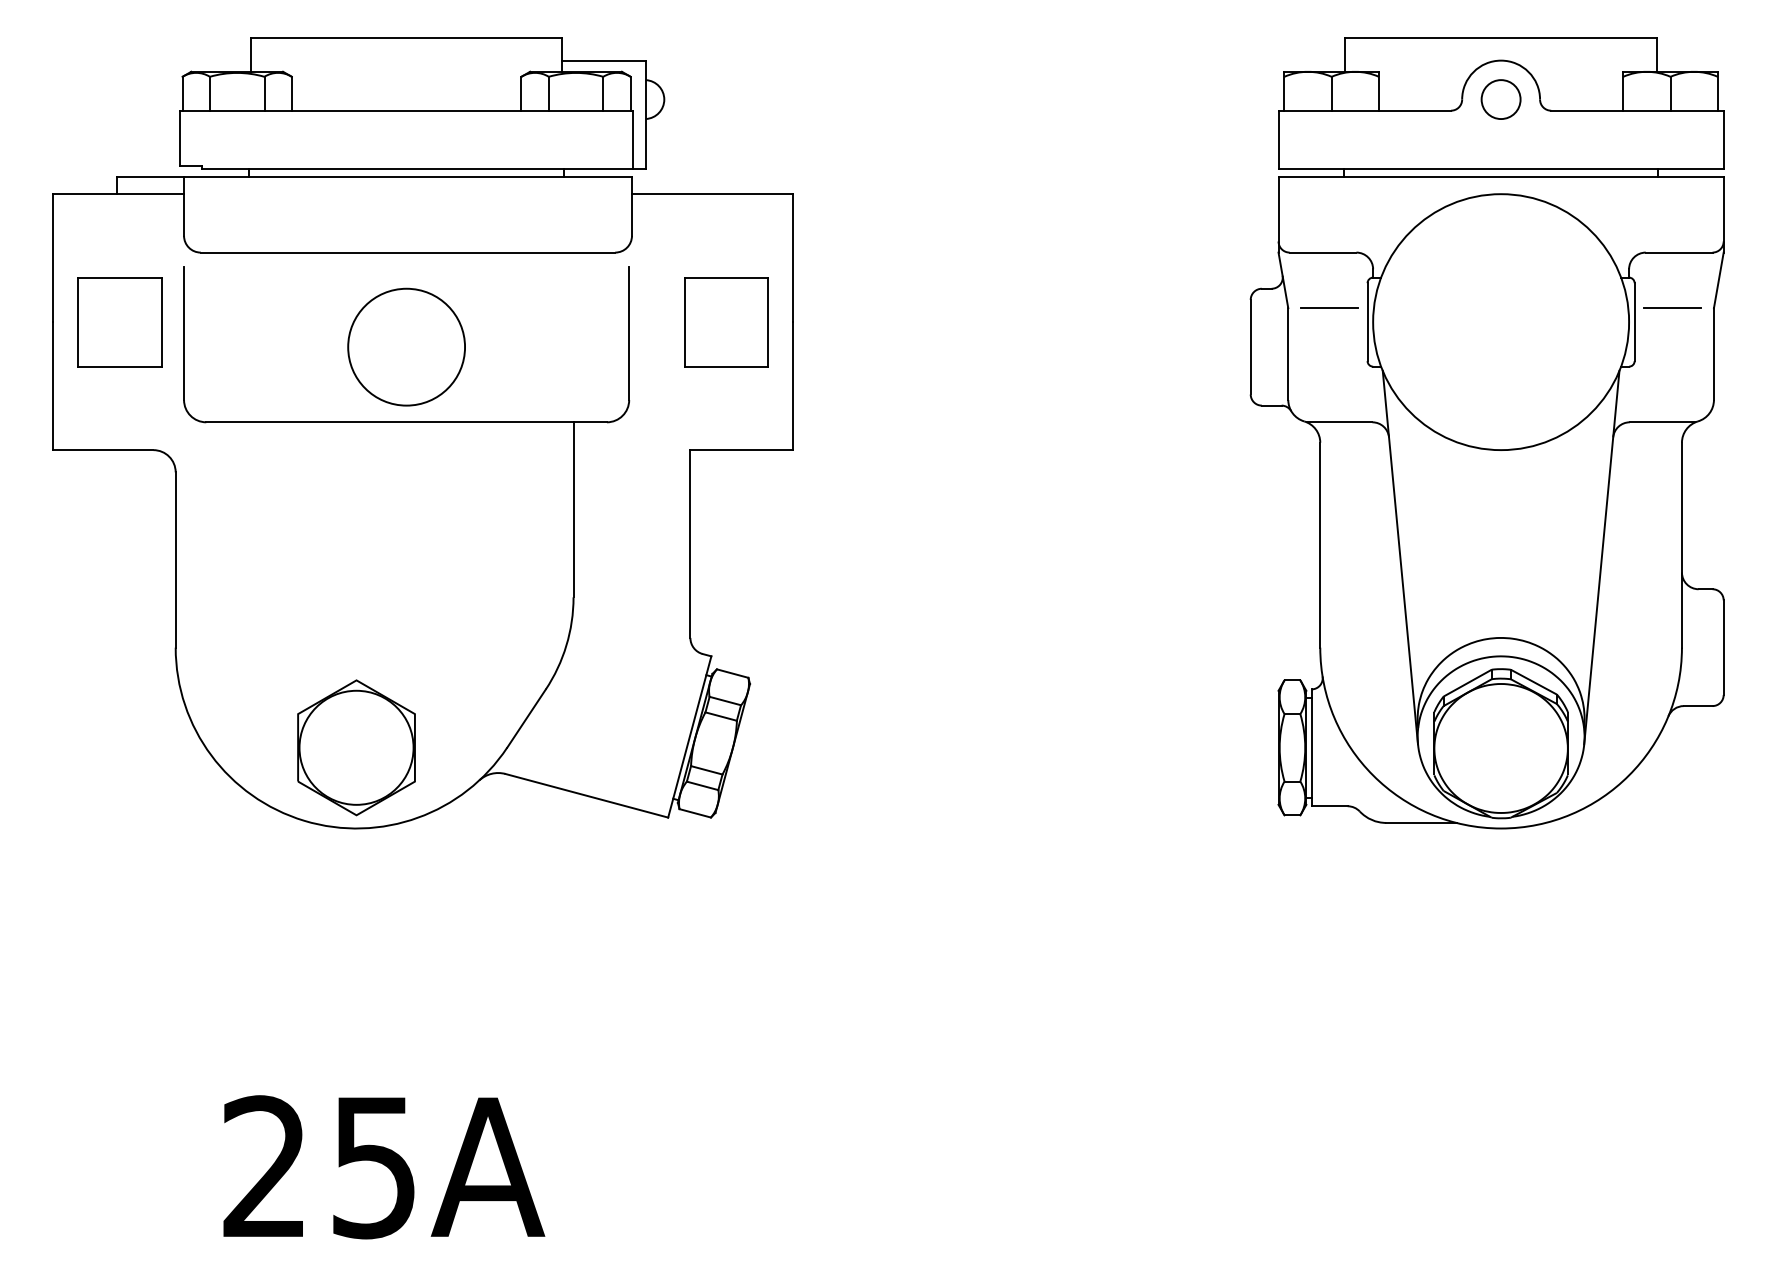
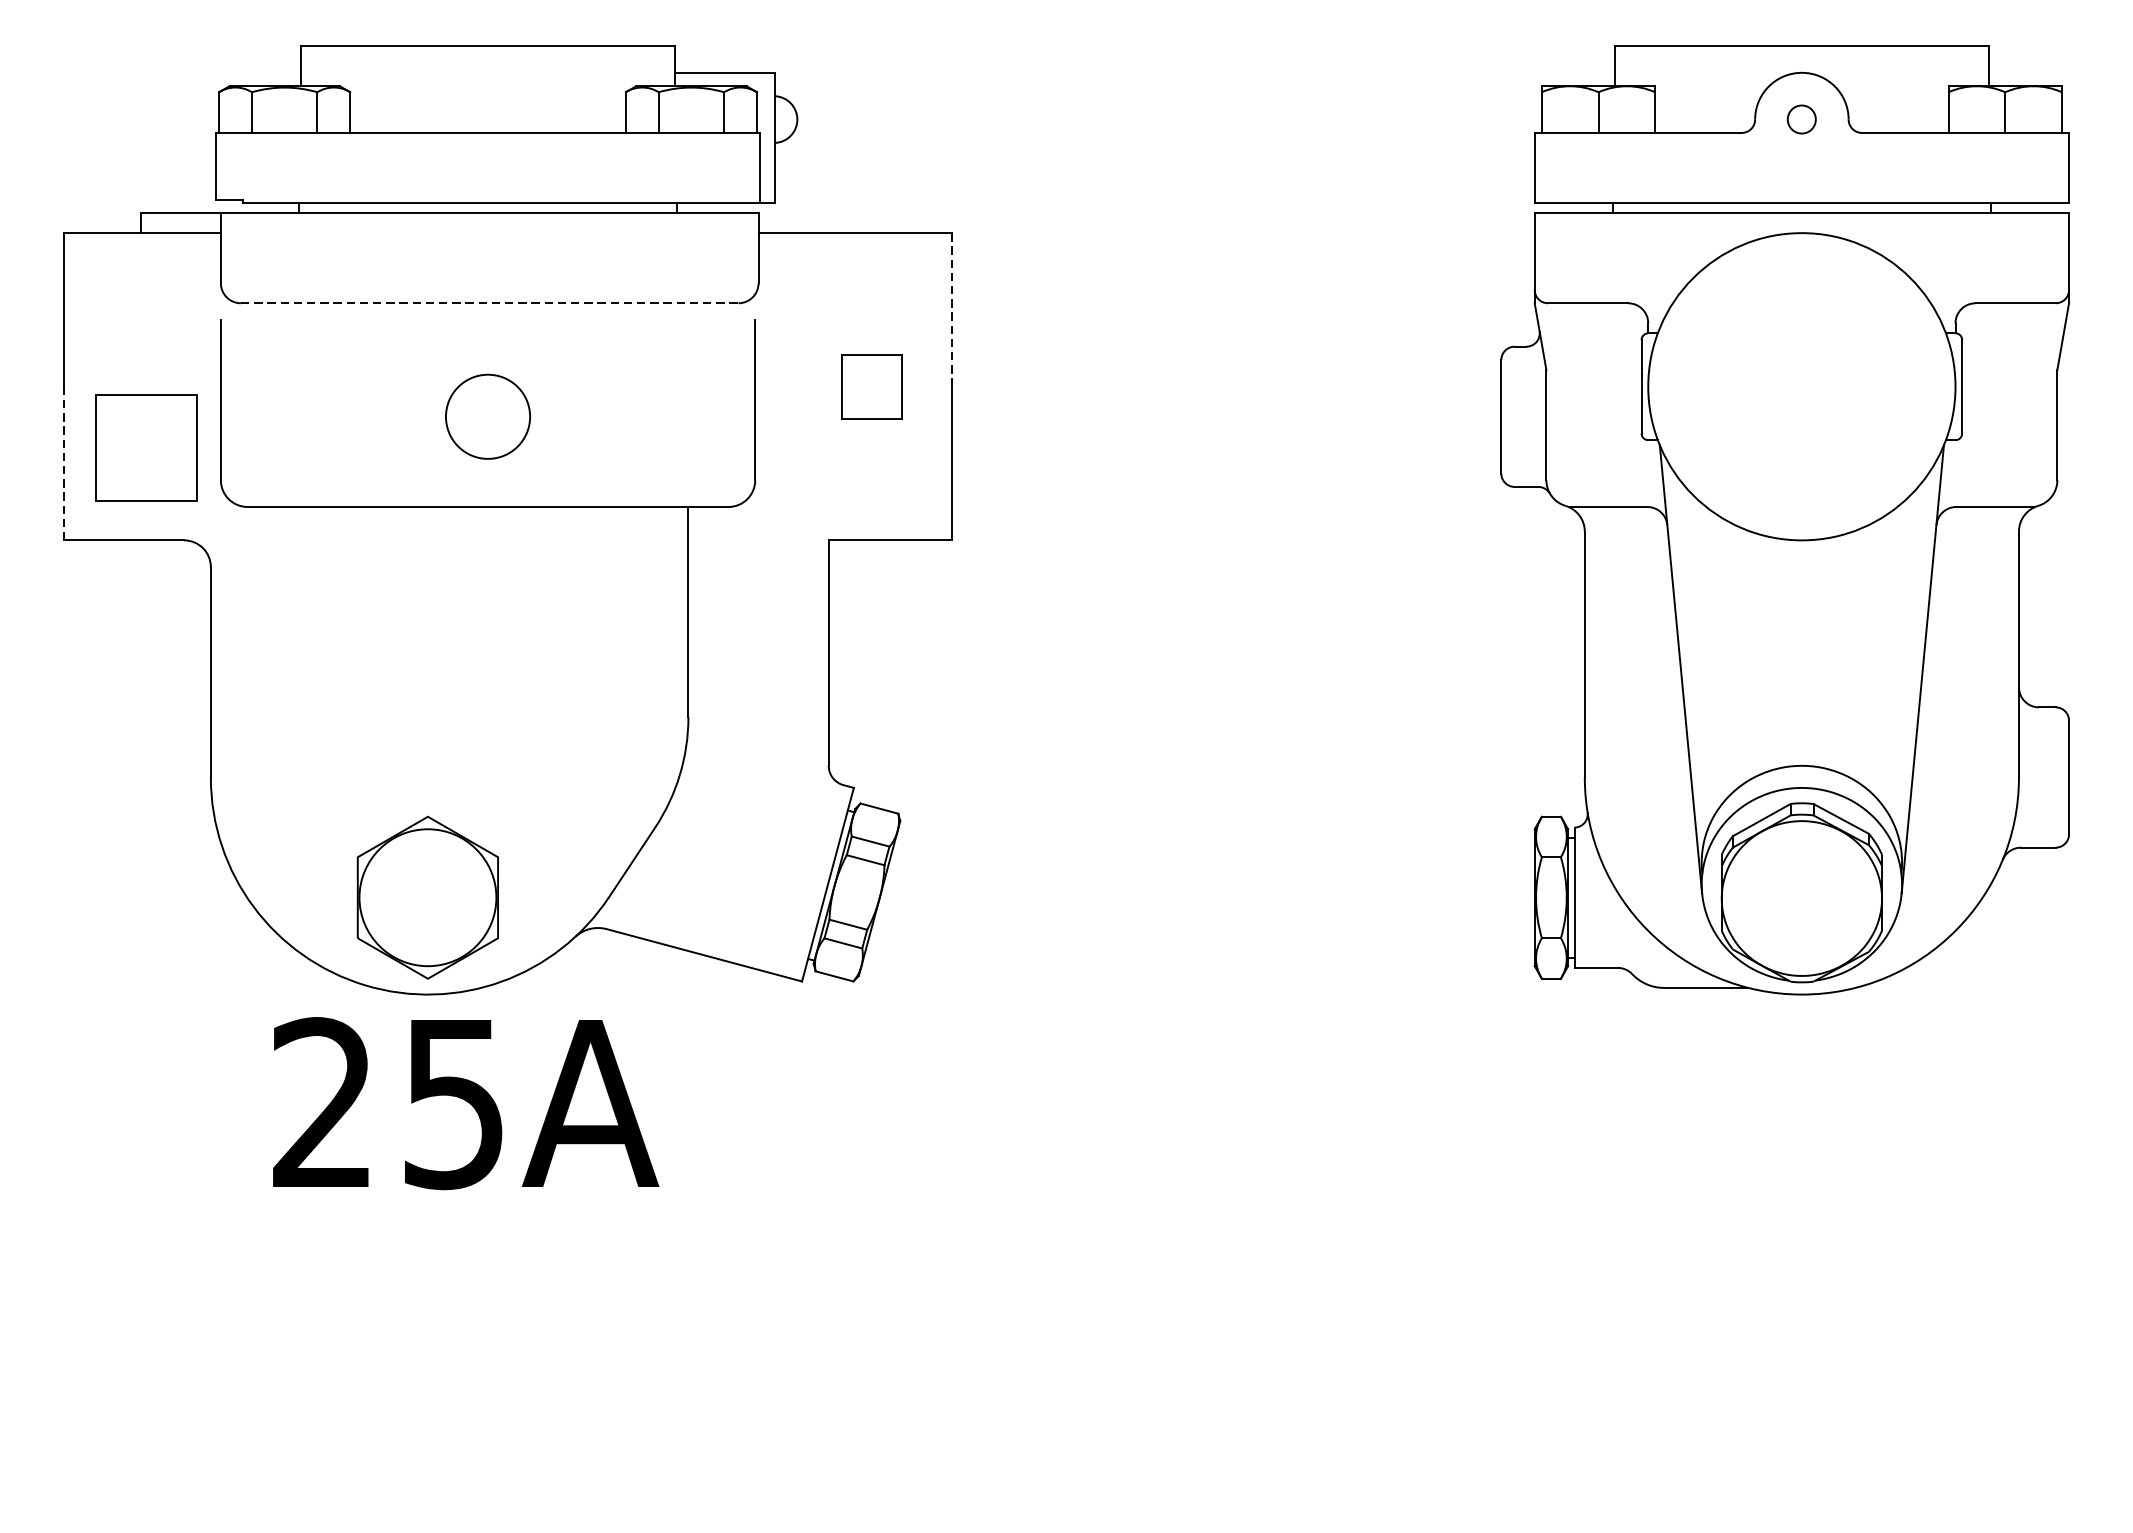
circle: (1500, 99) -> (1801, 119), size x0.6
line: (408, 252) -> (490, 303), solid -> dashed
line: (793, 258) -> (952, 310), solid -> dashed
line: (1329, 308) -> (1595, 370), removed
line: (1672, 308) -> (2007, 370), removed
part: (119, 322) -> (145, 448), moved
part: (726, 322) -> (872, 387), size x0.6
circle: (406, 346) -> (487, 415), size x0.6
line: (53, 386) -> (64, 463), solid -> dashed
text: (384, 1167) -> (466, 1103), moved

